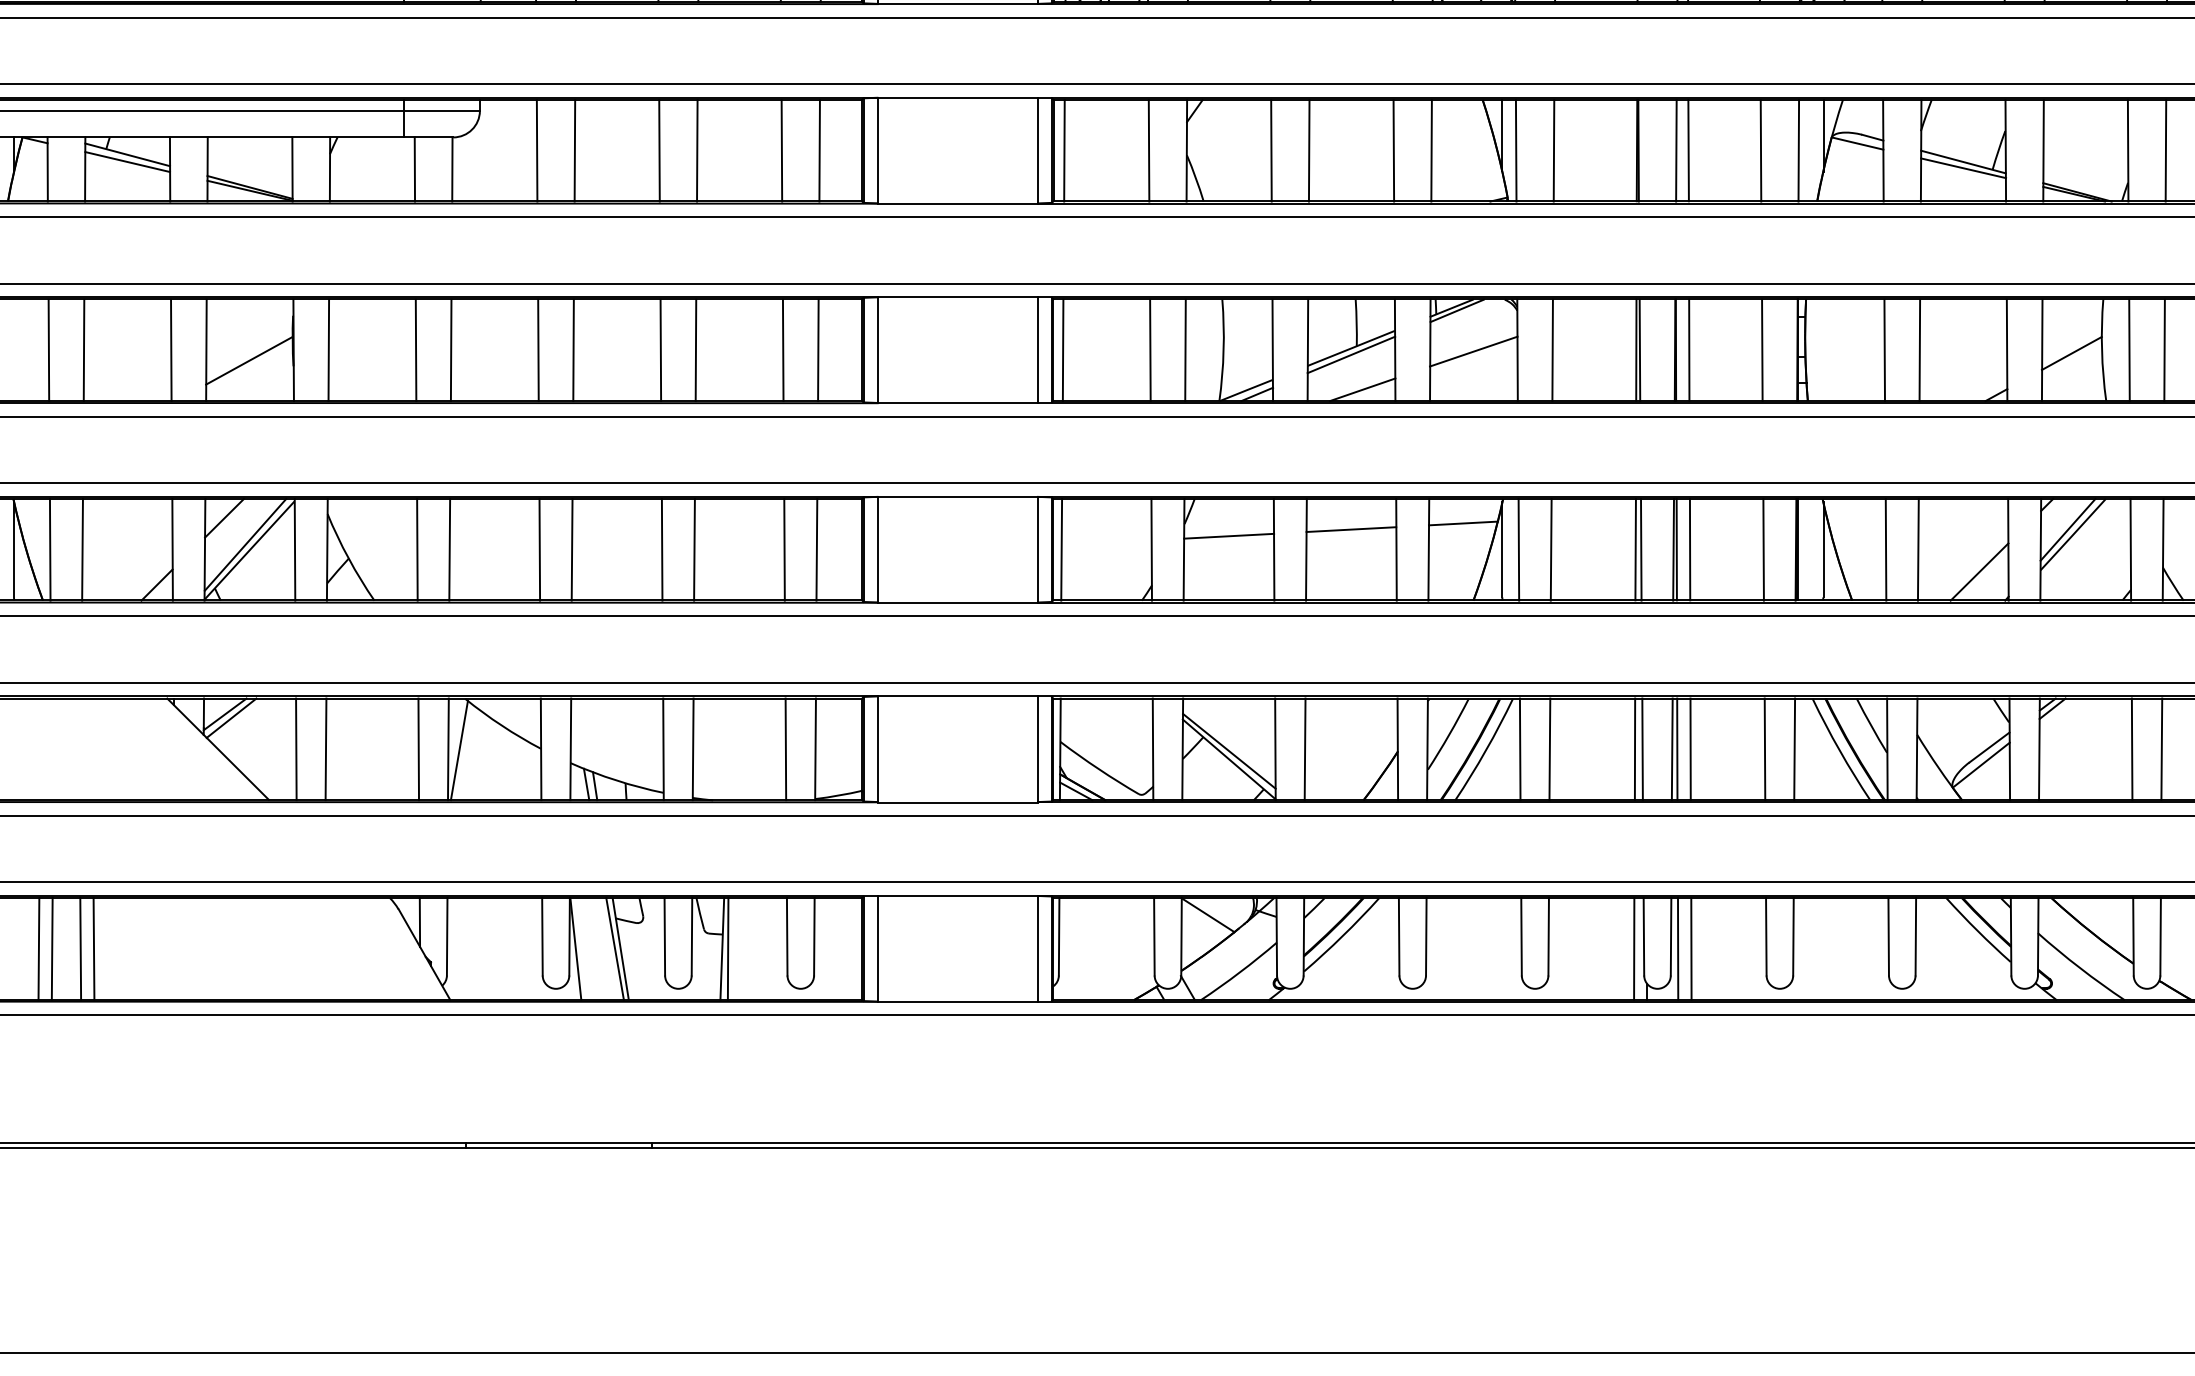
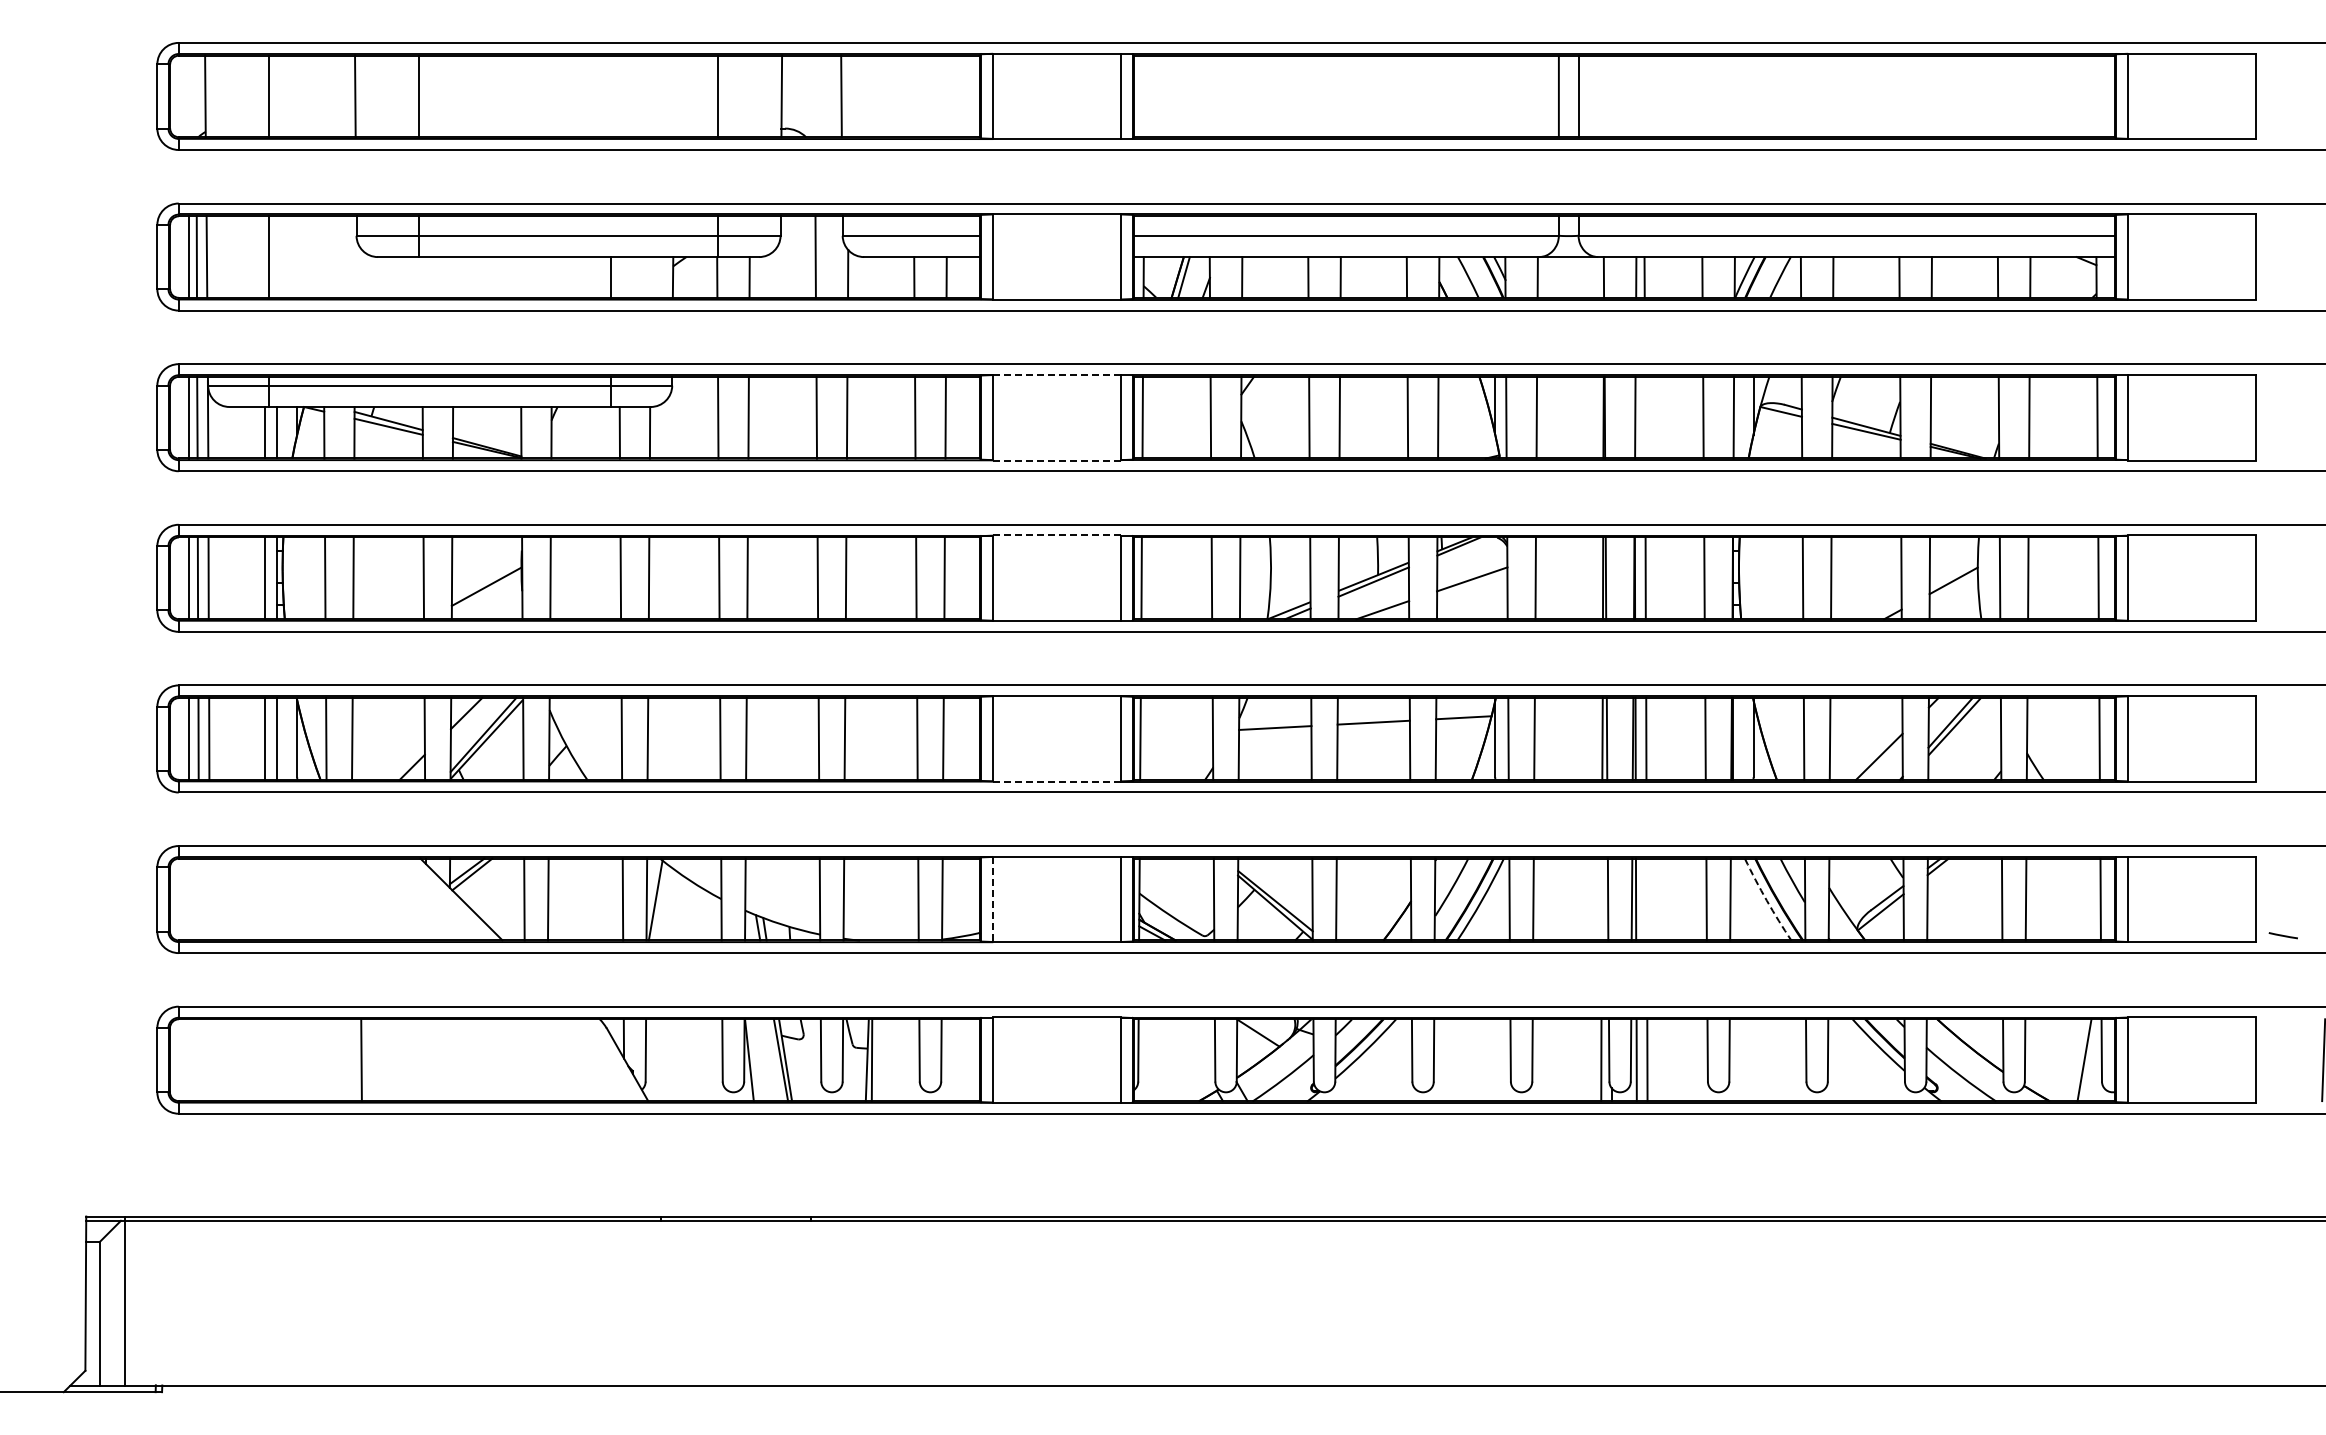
line: (958, 97) -> (1057, 374), solid -> dashed
line: (1687, 150) -> (1644, 417), removed
line: (957, 203) -> (1056, 460), solid -> dashed
line: (958, 297) -> (1057, 535), solid -> dashed
line: (957, 602) -> (1056, 781), solid -> dashed
line: (877, 749) -> (992, 899), solid -> dashed
line: (1634, 749) -> (1601, 899), removed
line: (1690, 749) -> (1646, 899), removed
arc: (1839, 750) -> (1766, 900), solid -> dashed
line: (38, 949) -> (316, 1060), removed
line: (51, 949) -> (327, 1060), removed
line: (80, 949) -> (350, 1060), removed

